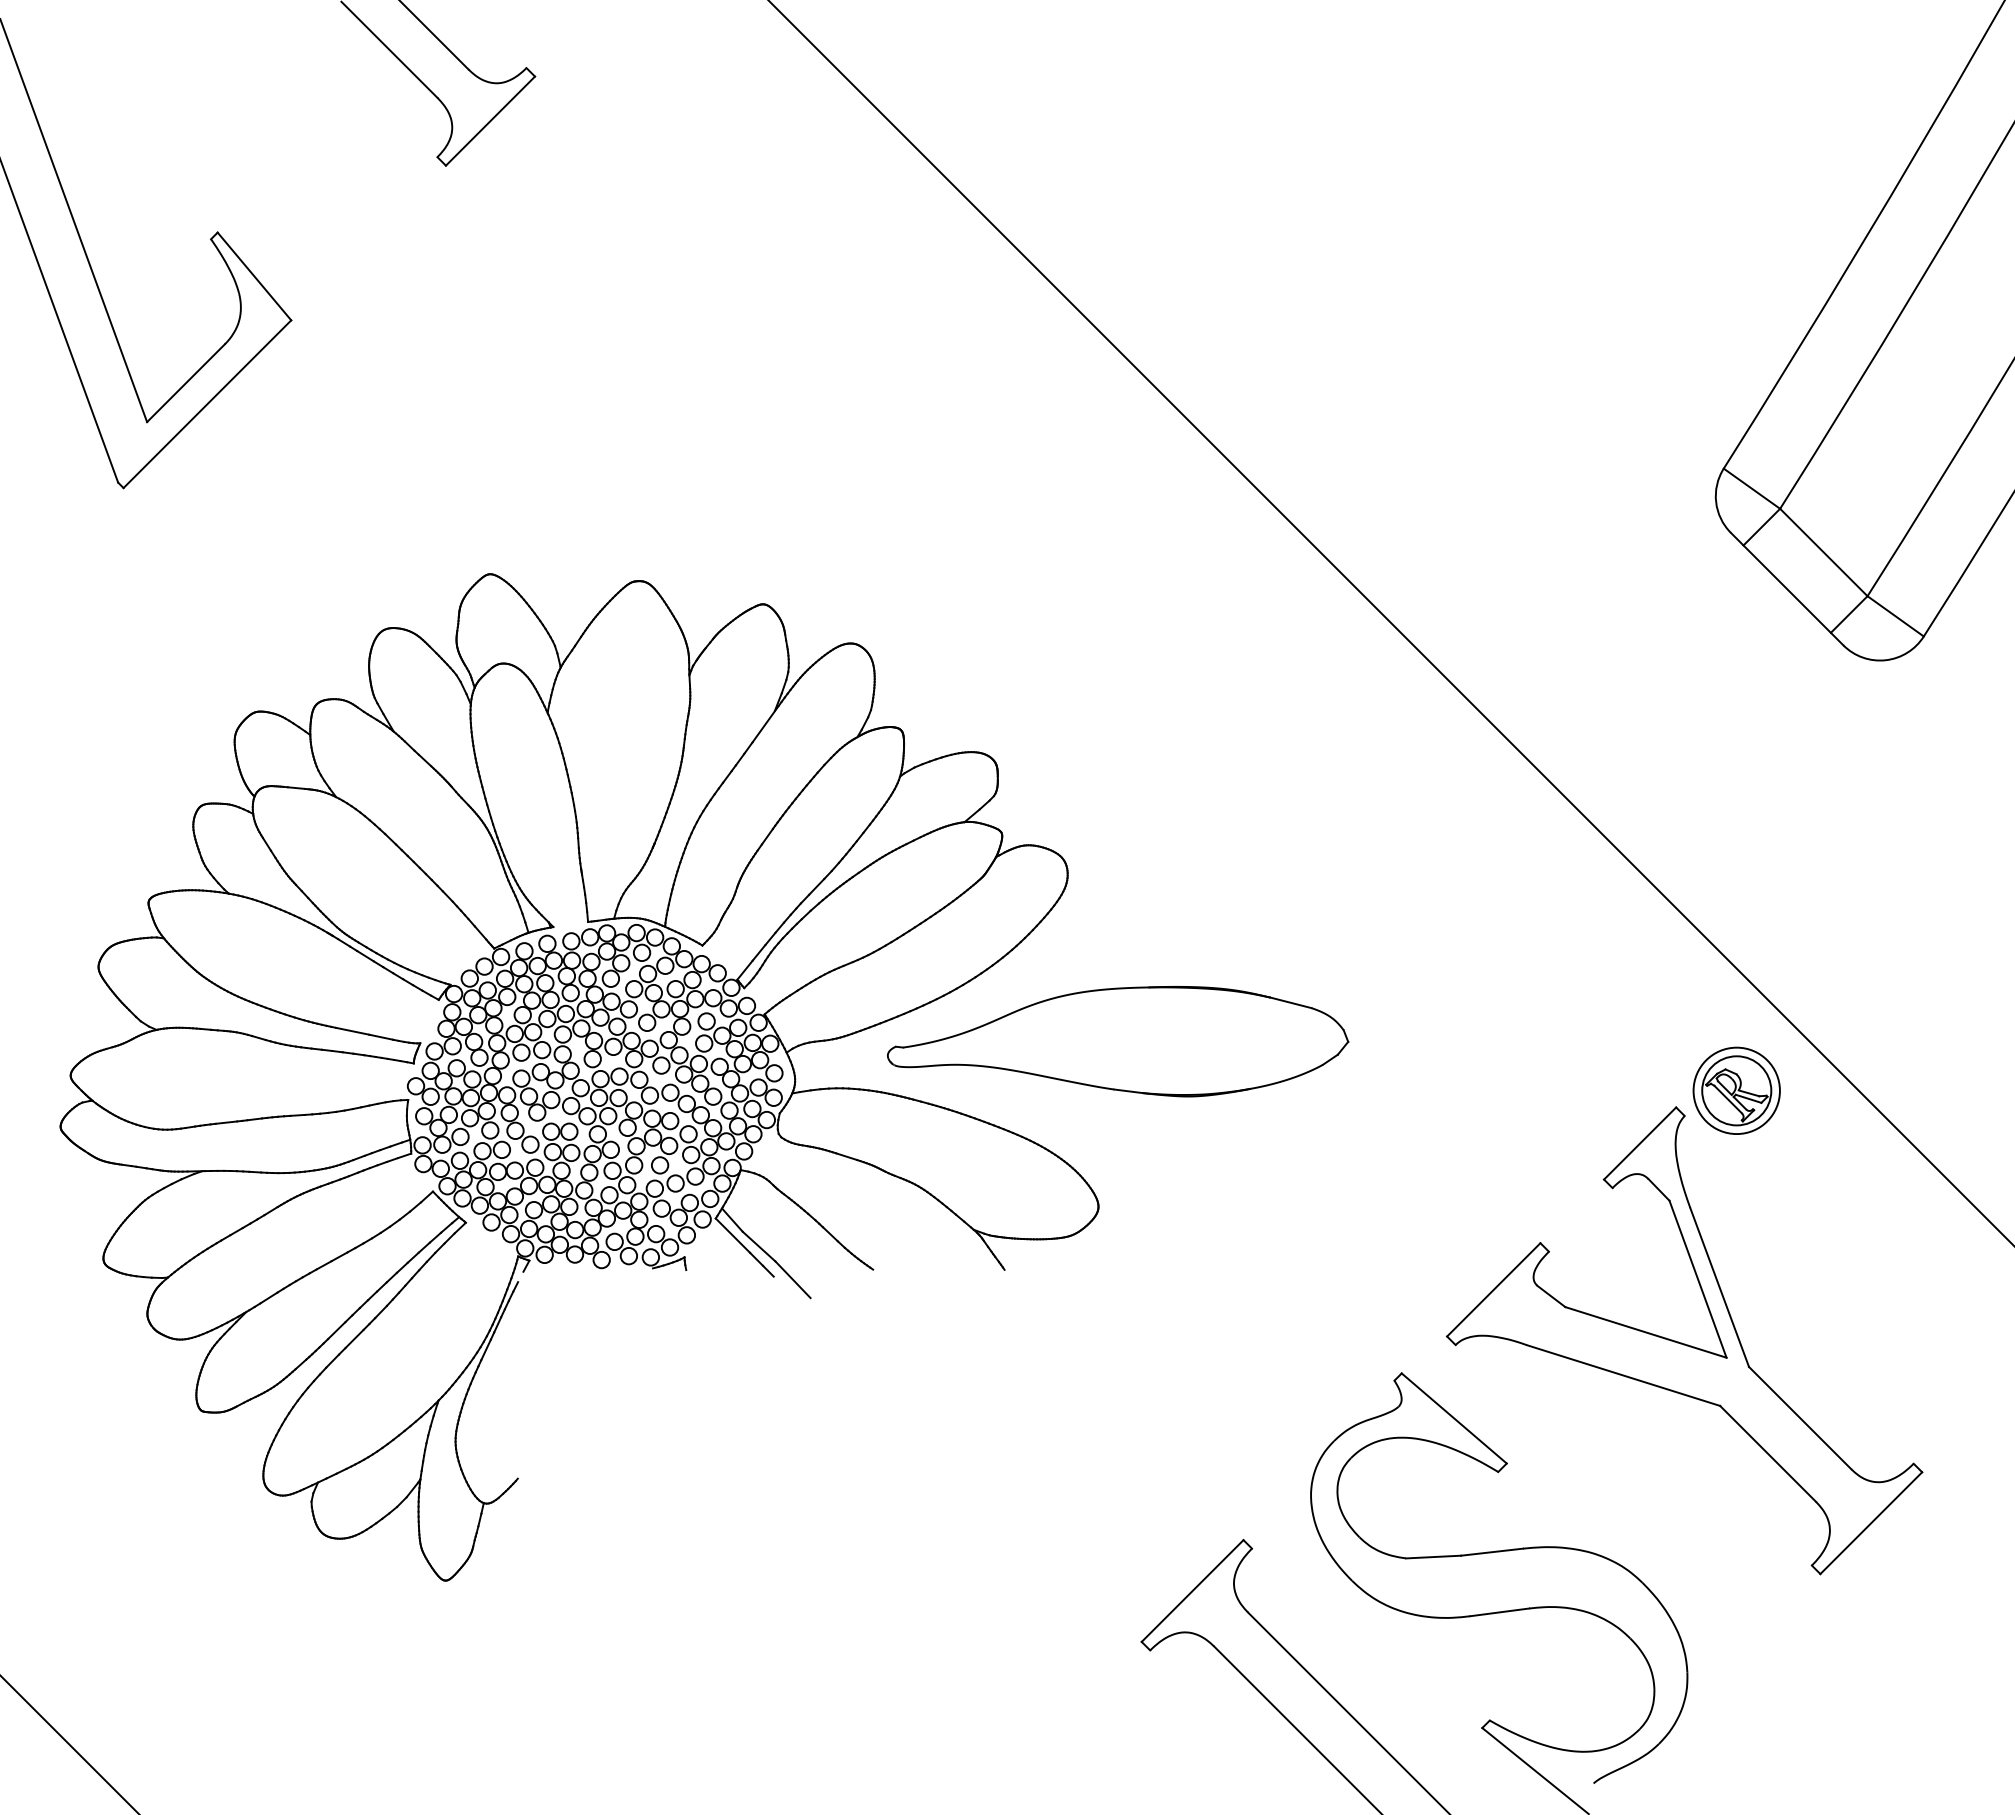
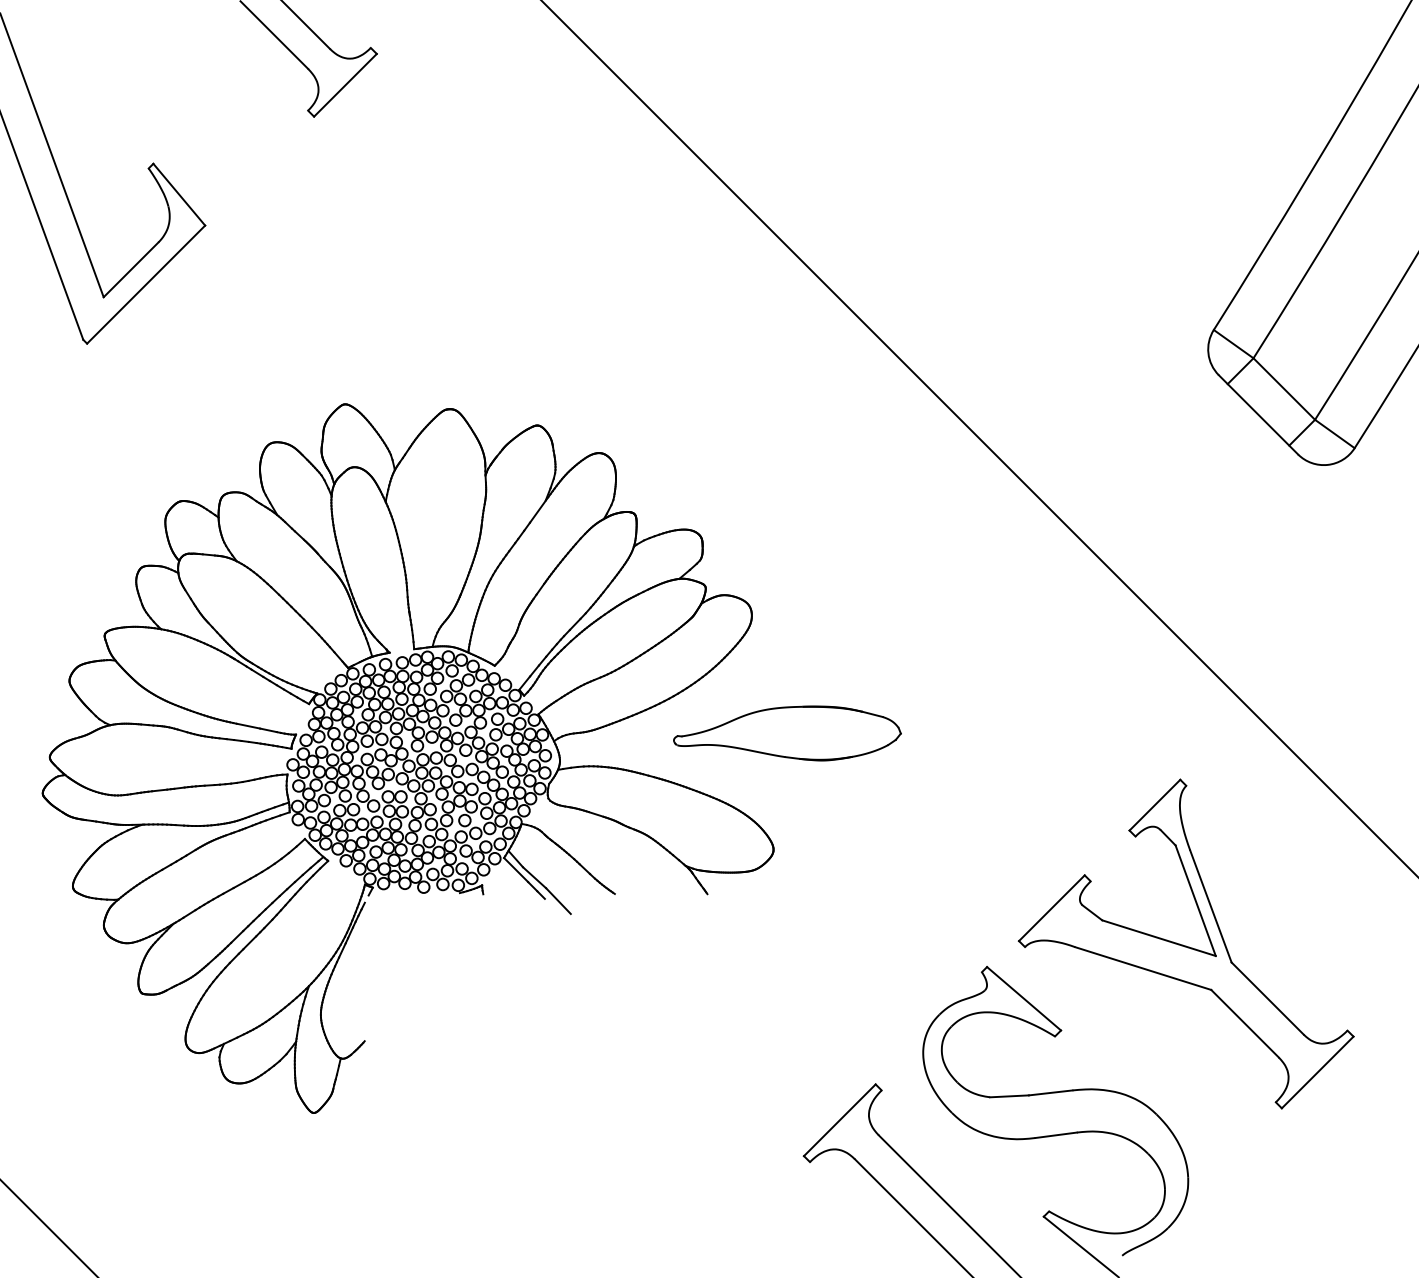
part: (1118, 1041) -> (787, 733), size x0.7
part: (1736, 1090) -> (1222, 767), removed

